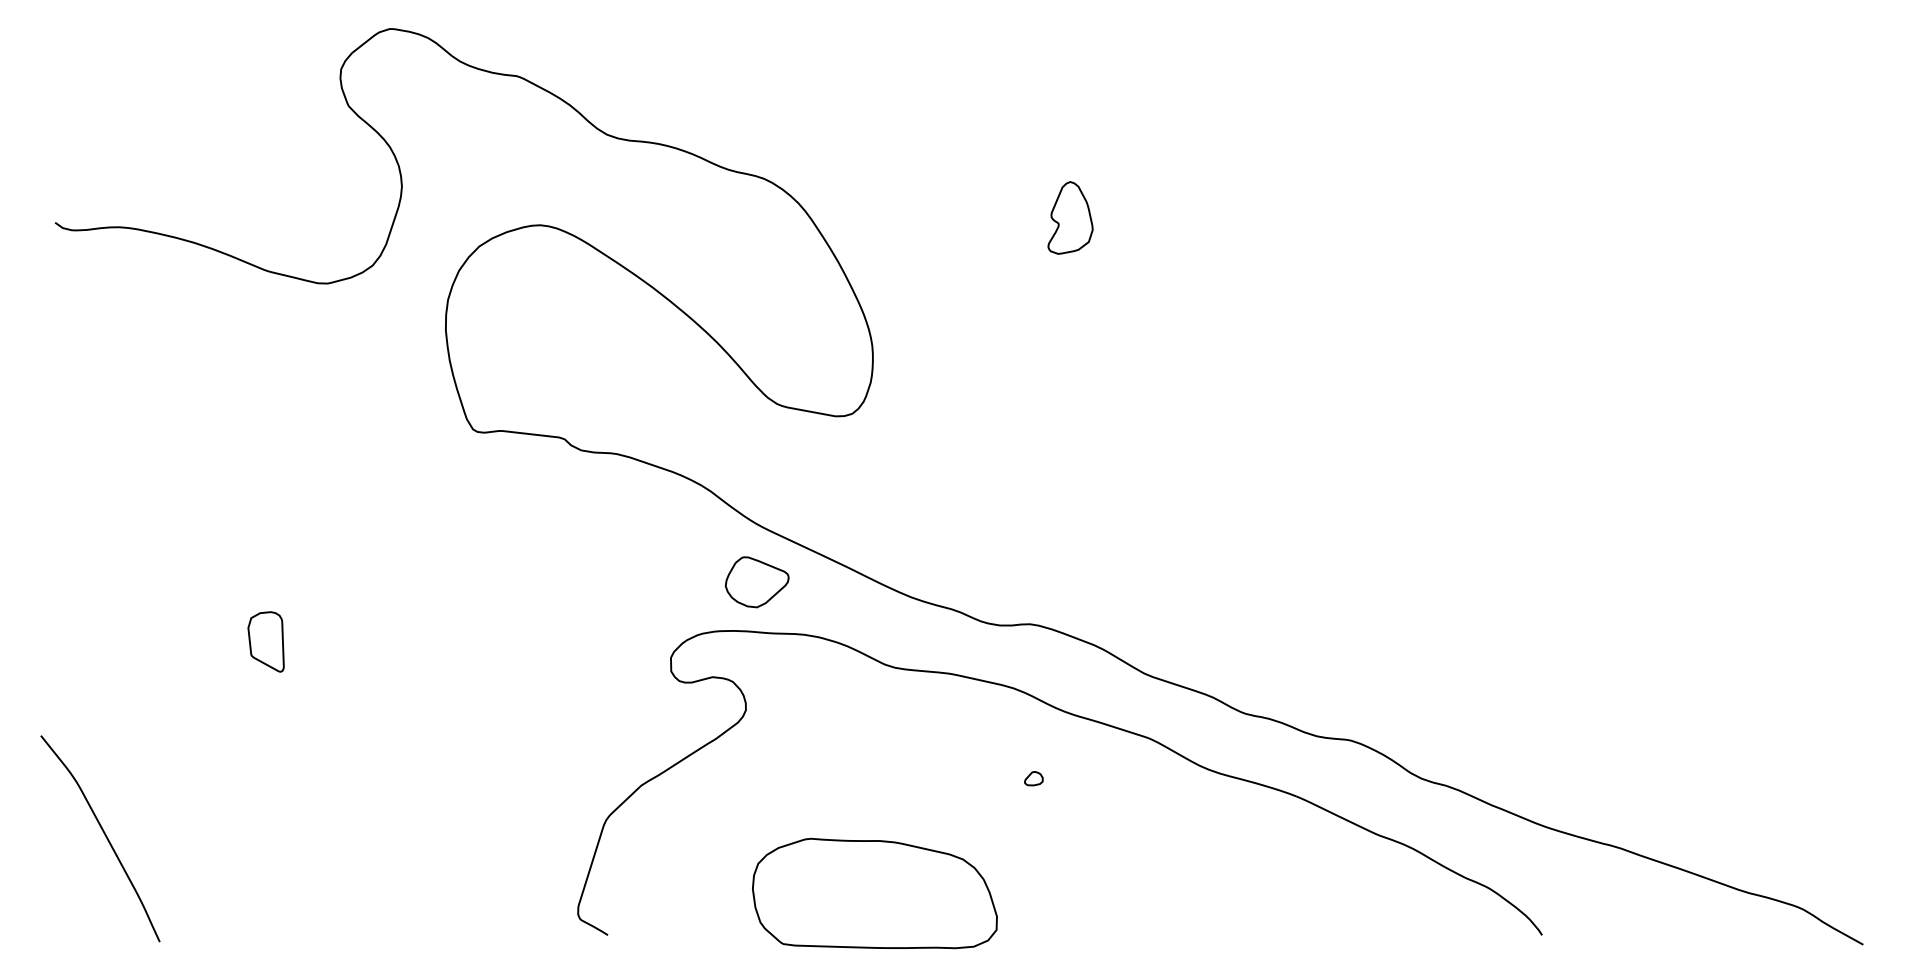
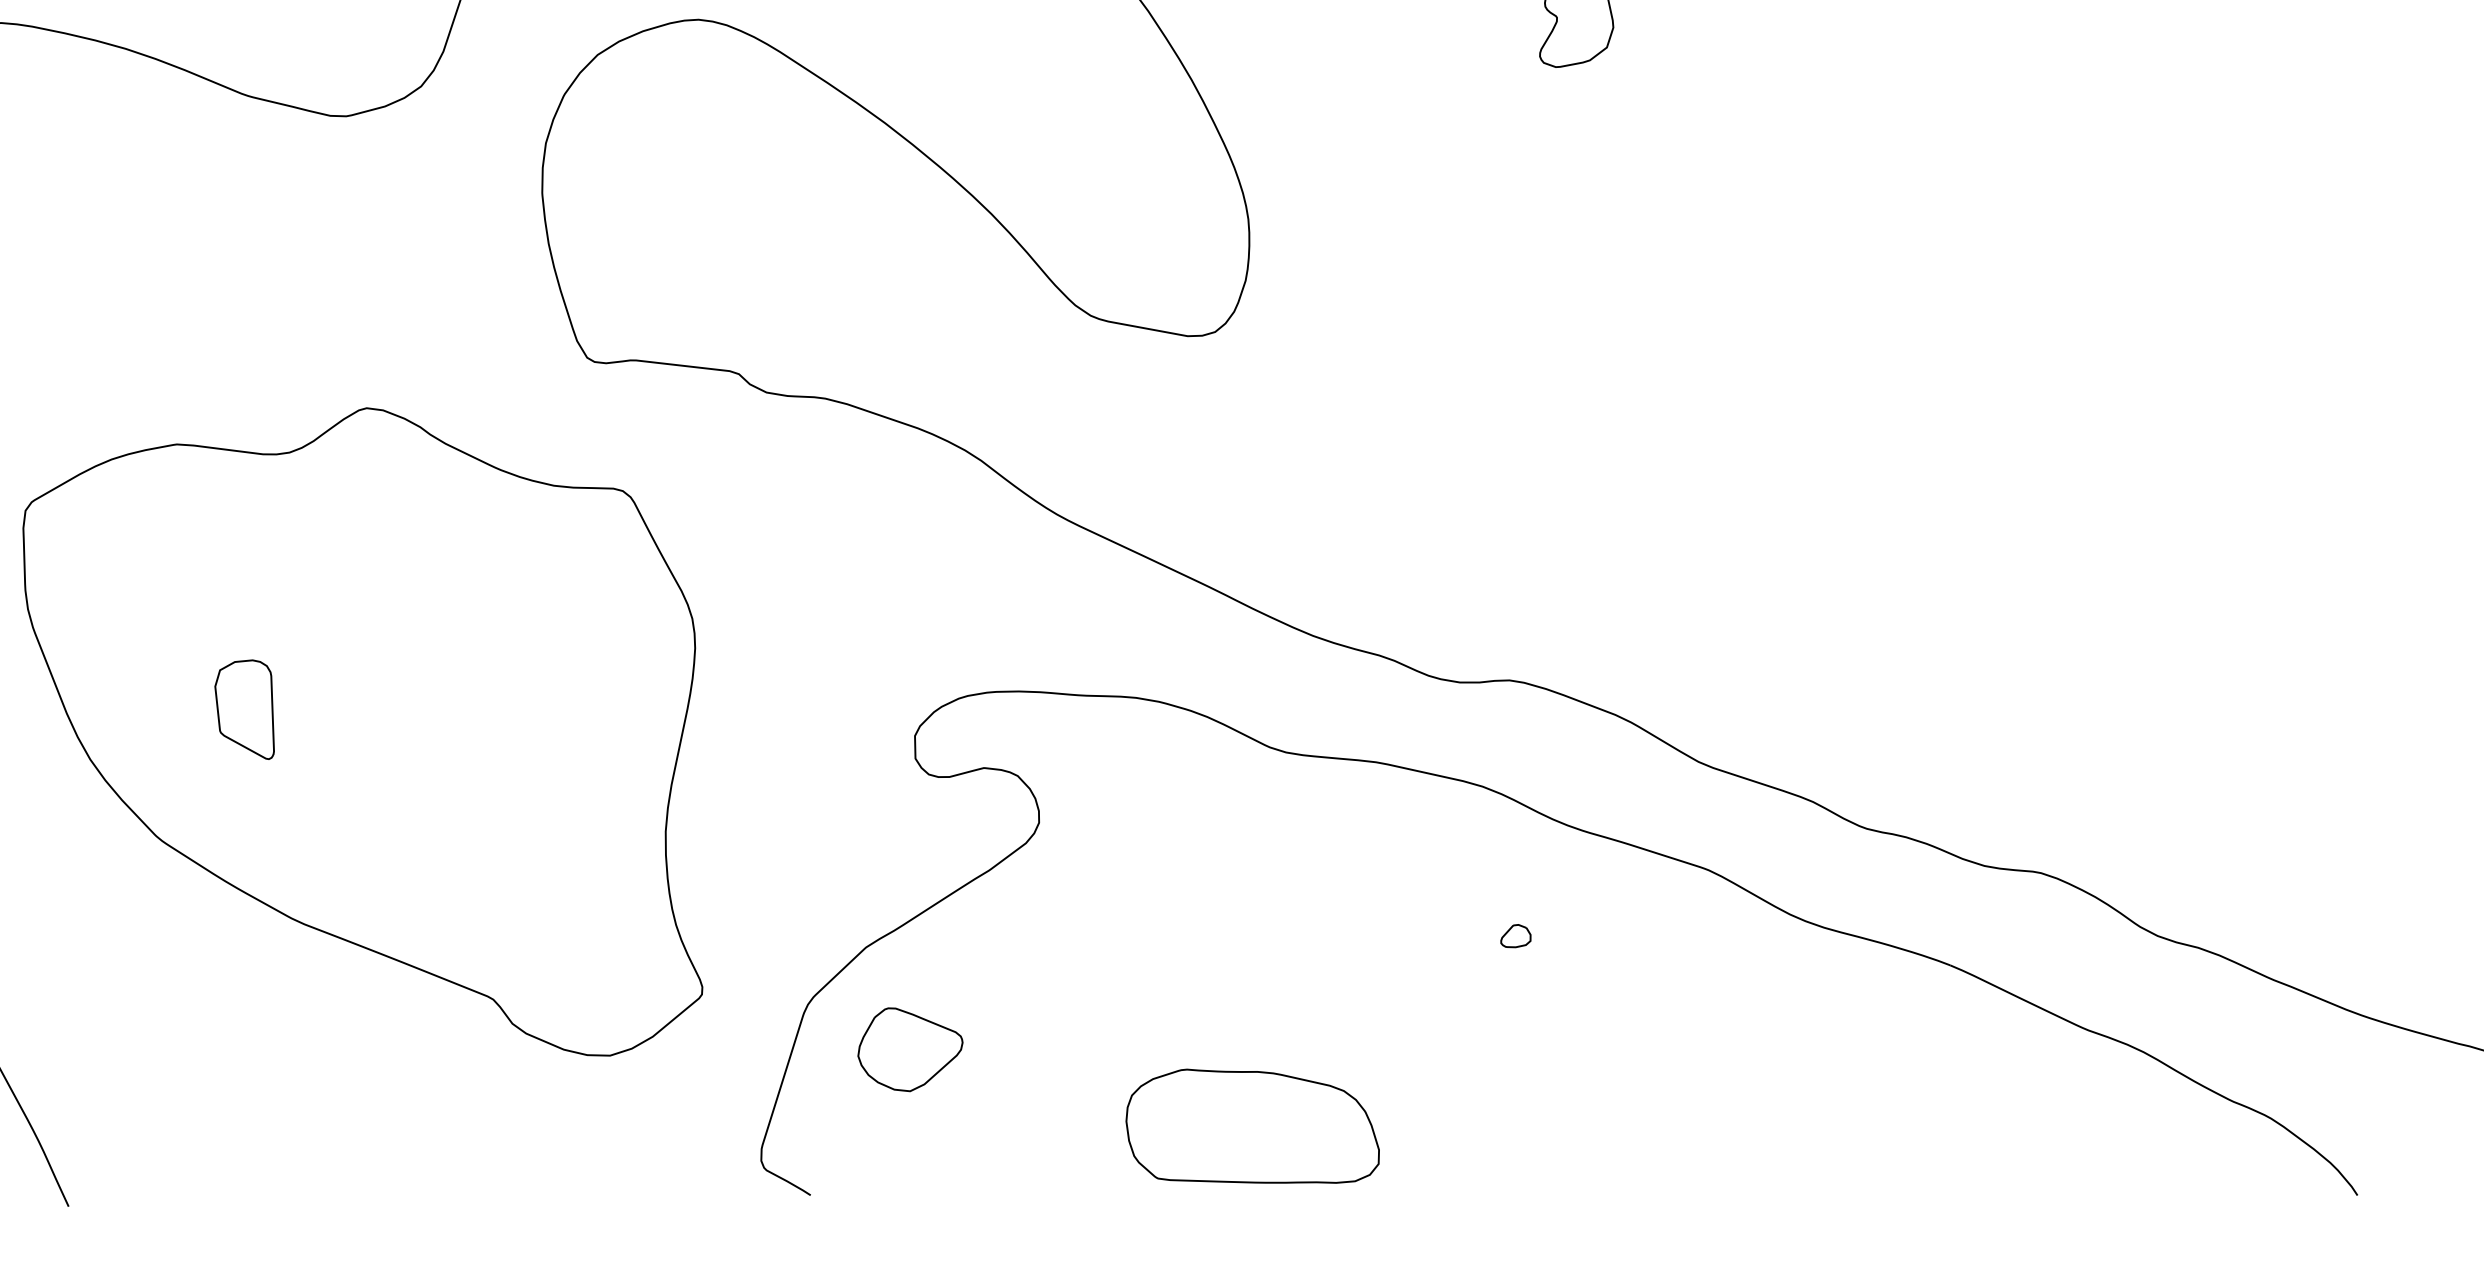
part: (756, 582) -> (909, 1050), moved
part: (337, 655) -> (362, 732), added
part: (874, 893) -> (1252, 1126), size x0.62

